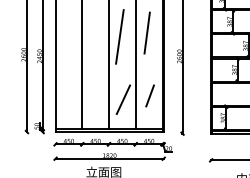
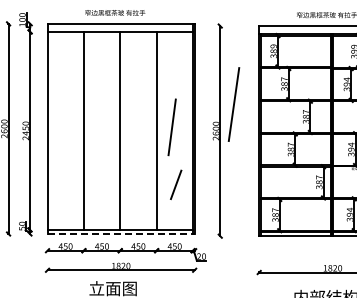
line: (146, 33) -> (171, 127), moved
line: (119, 36) -> (233, 104), moved
line: (123, 99) -> (139, 189), removed
line: (109, 132) -> (121, 234), solid -> dashed

